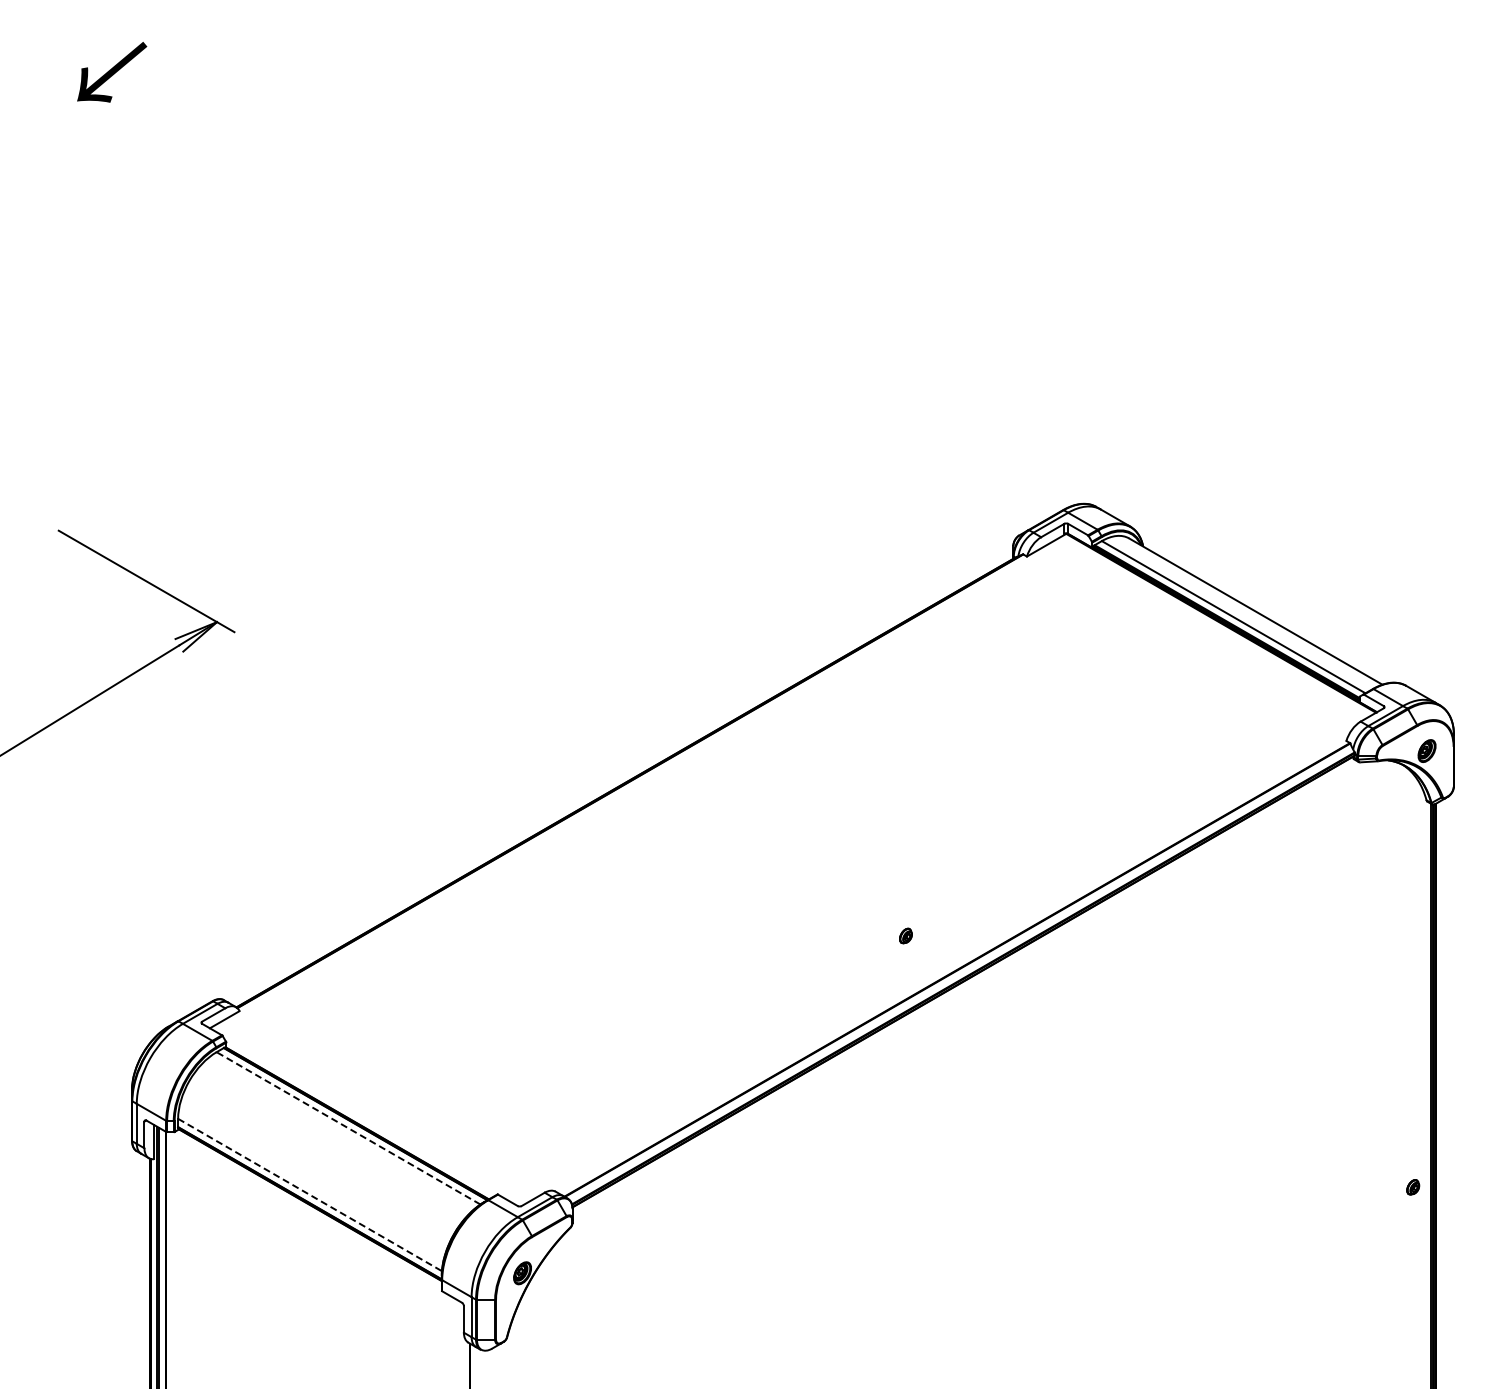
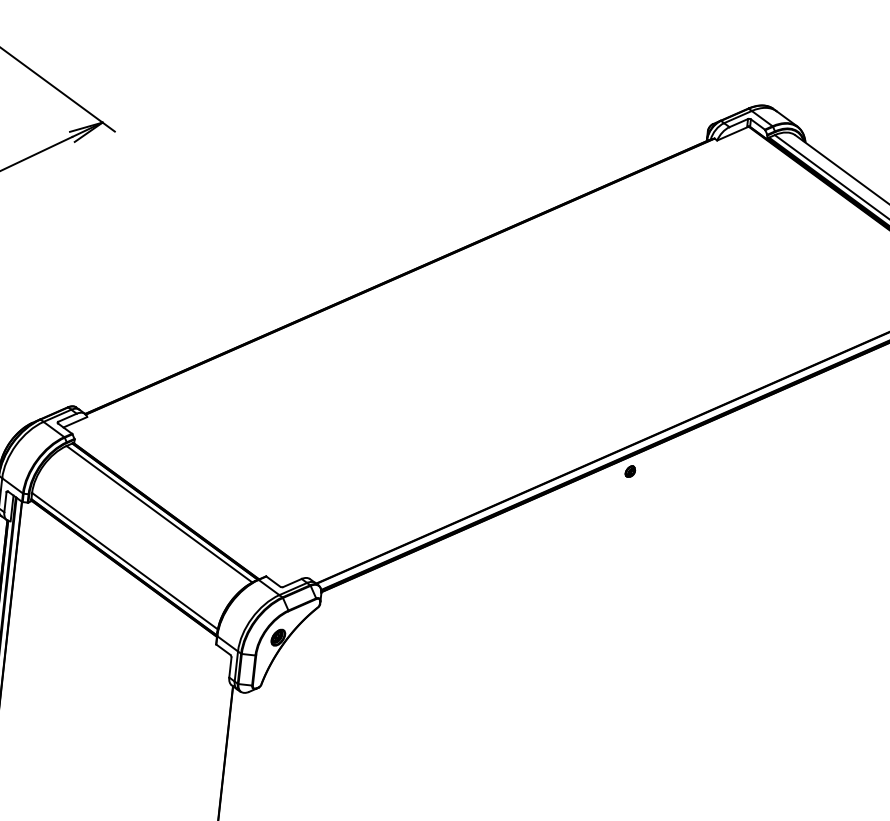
part: (905, 935) -> (630, 471), moved
line: (348, 1128) -> (159, 514), dashed -> solid
line: (310, 1195) -> (125, 561), dashed -> solid

